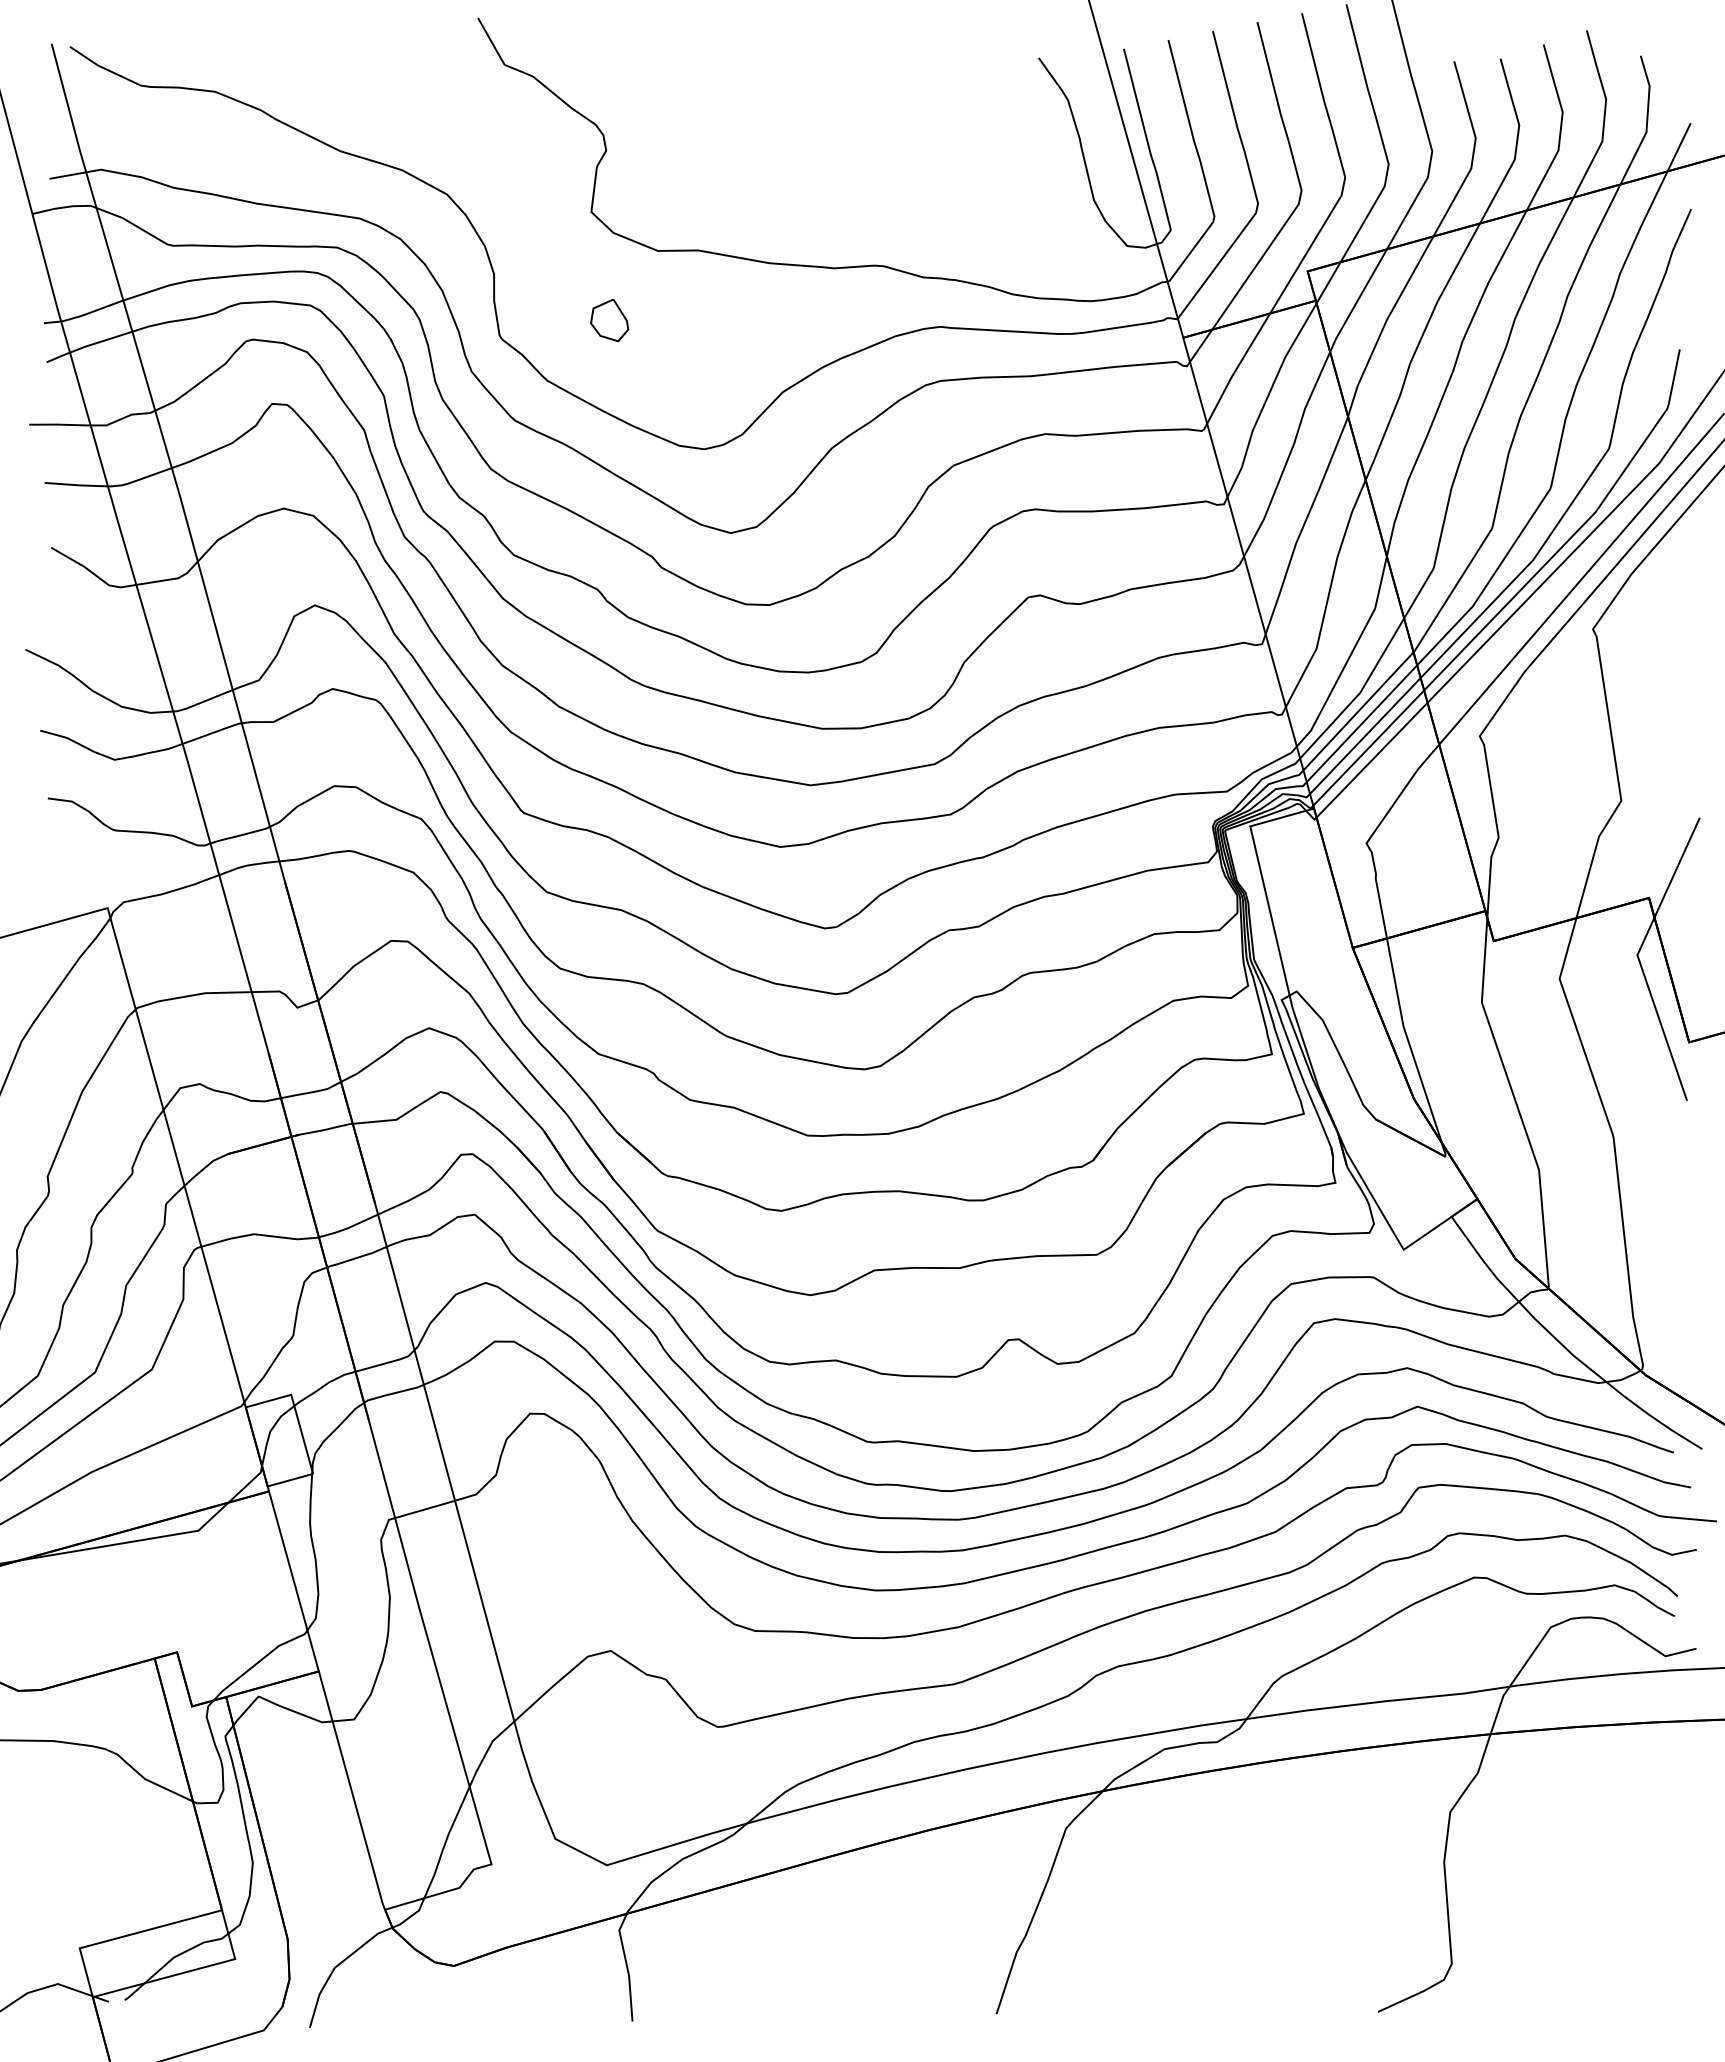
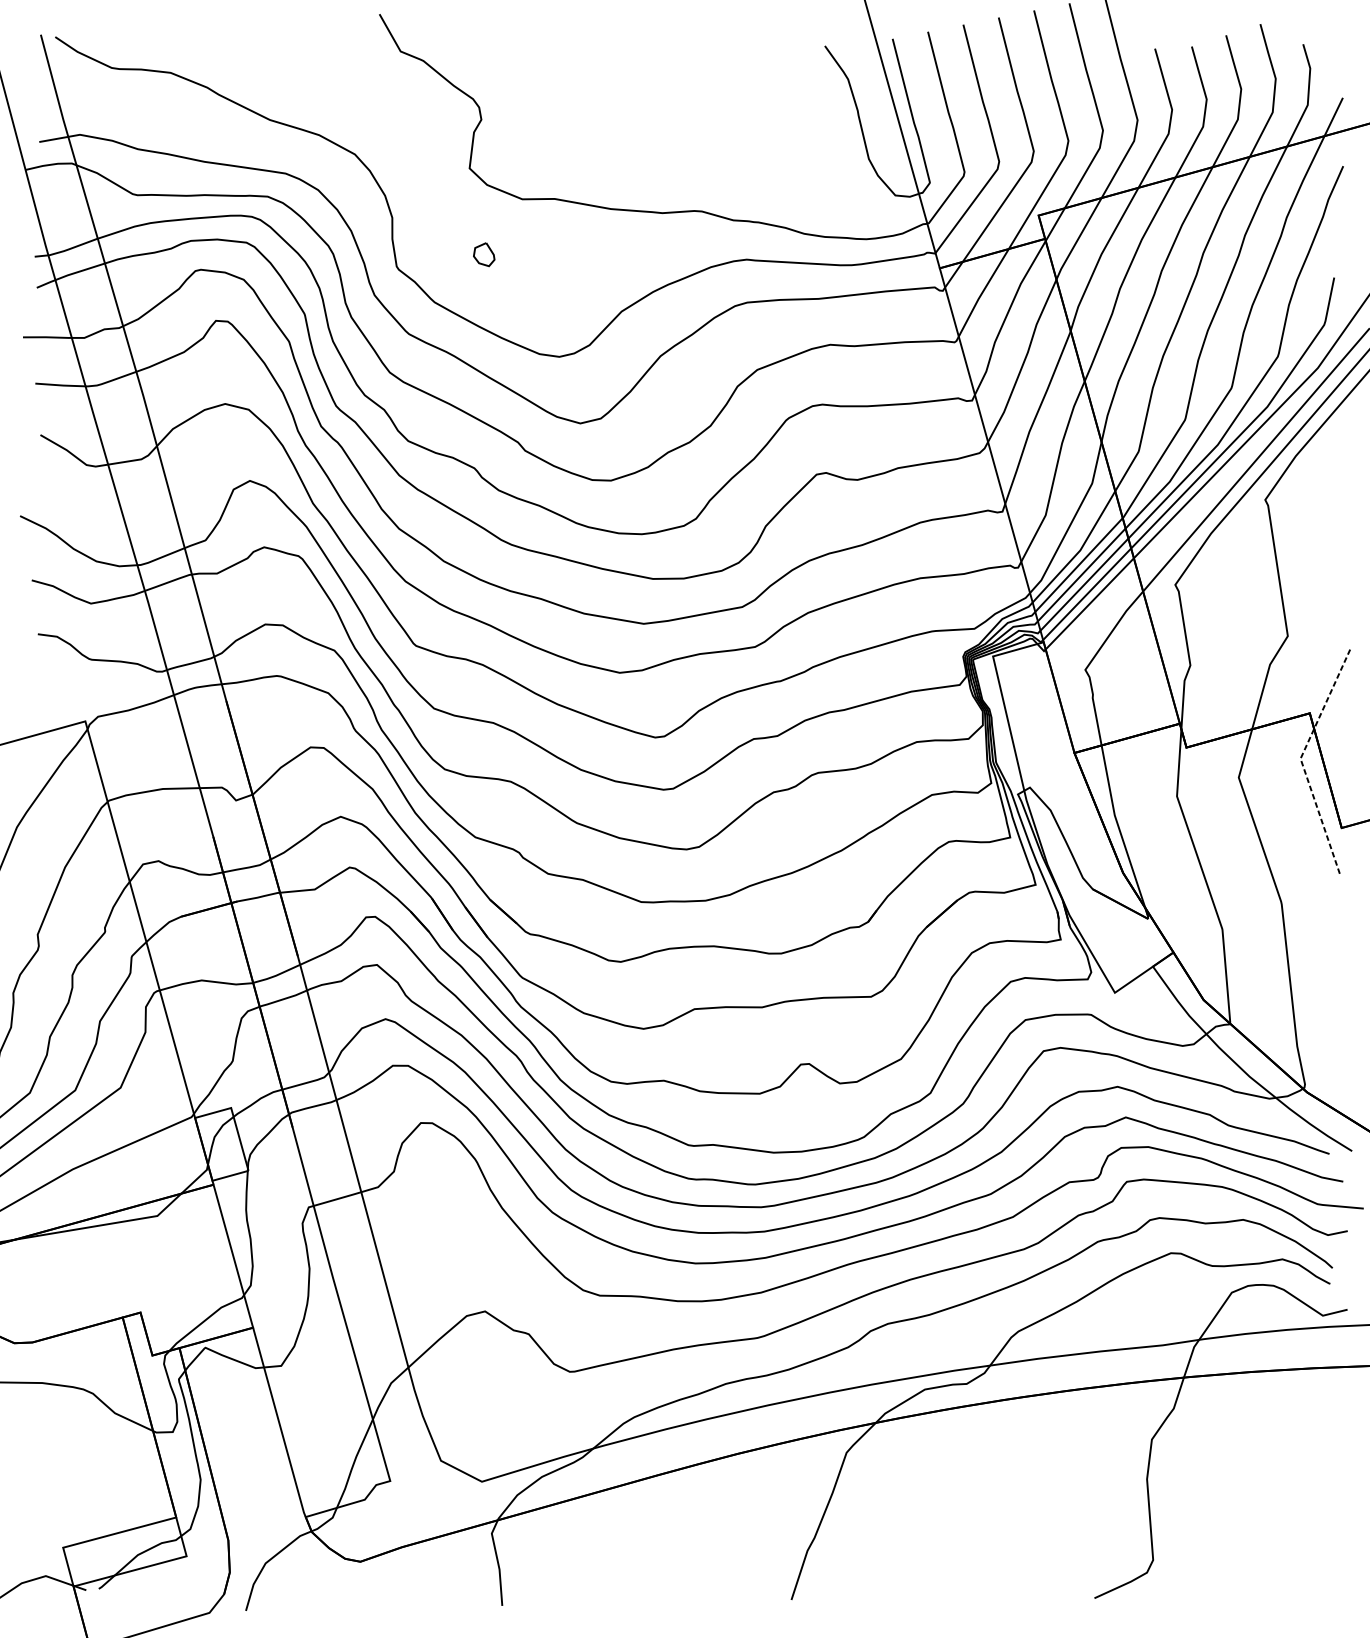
part: (609, 320) -> (484, 254), size x0.7
line: (1637, 956) -> (1300, 759), solid -> dashed

